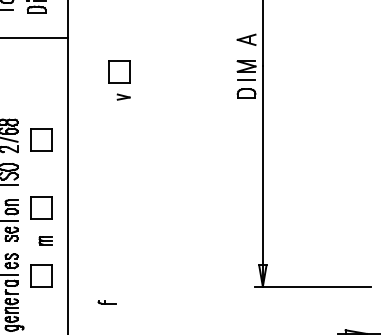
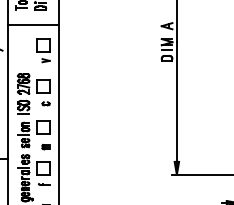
part: (119, 80) -> (43, 50), moved
part: (44, 168) -> (45, 103), added
line: (107, 302) -> (44, 184), moved

